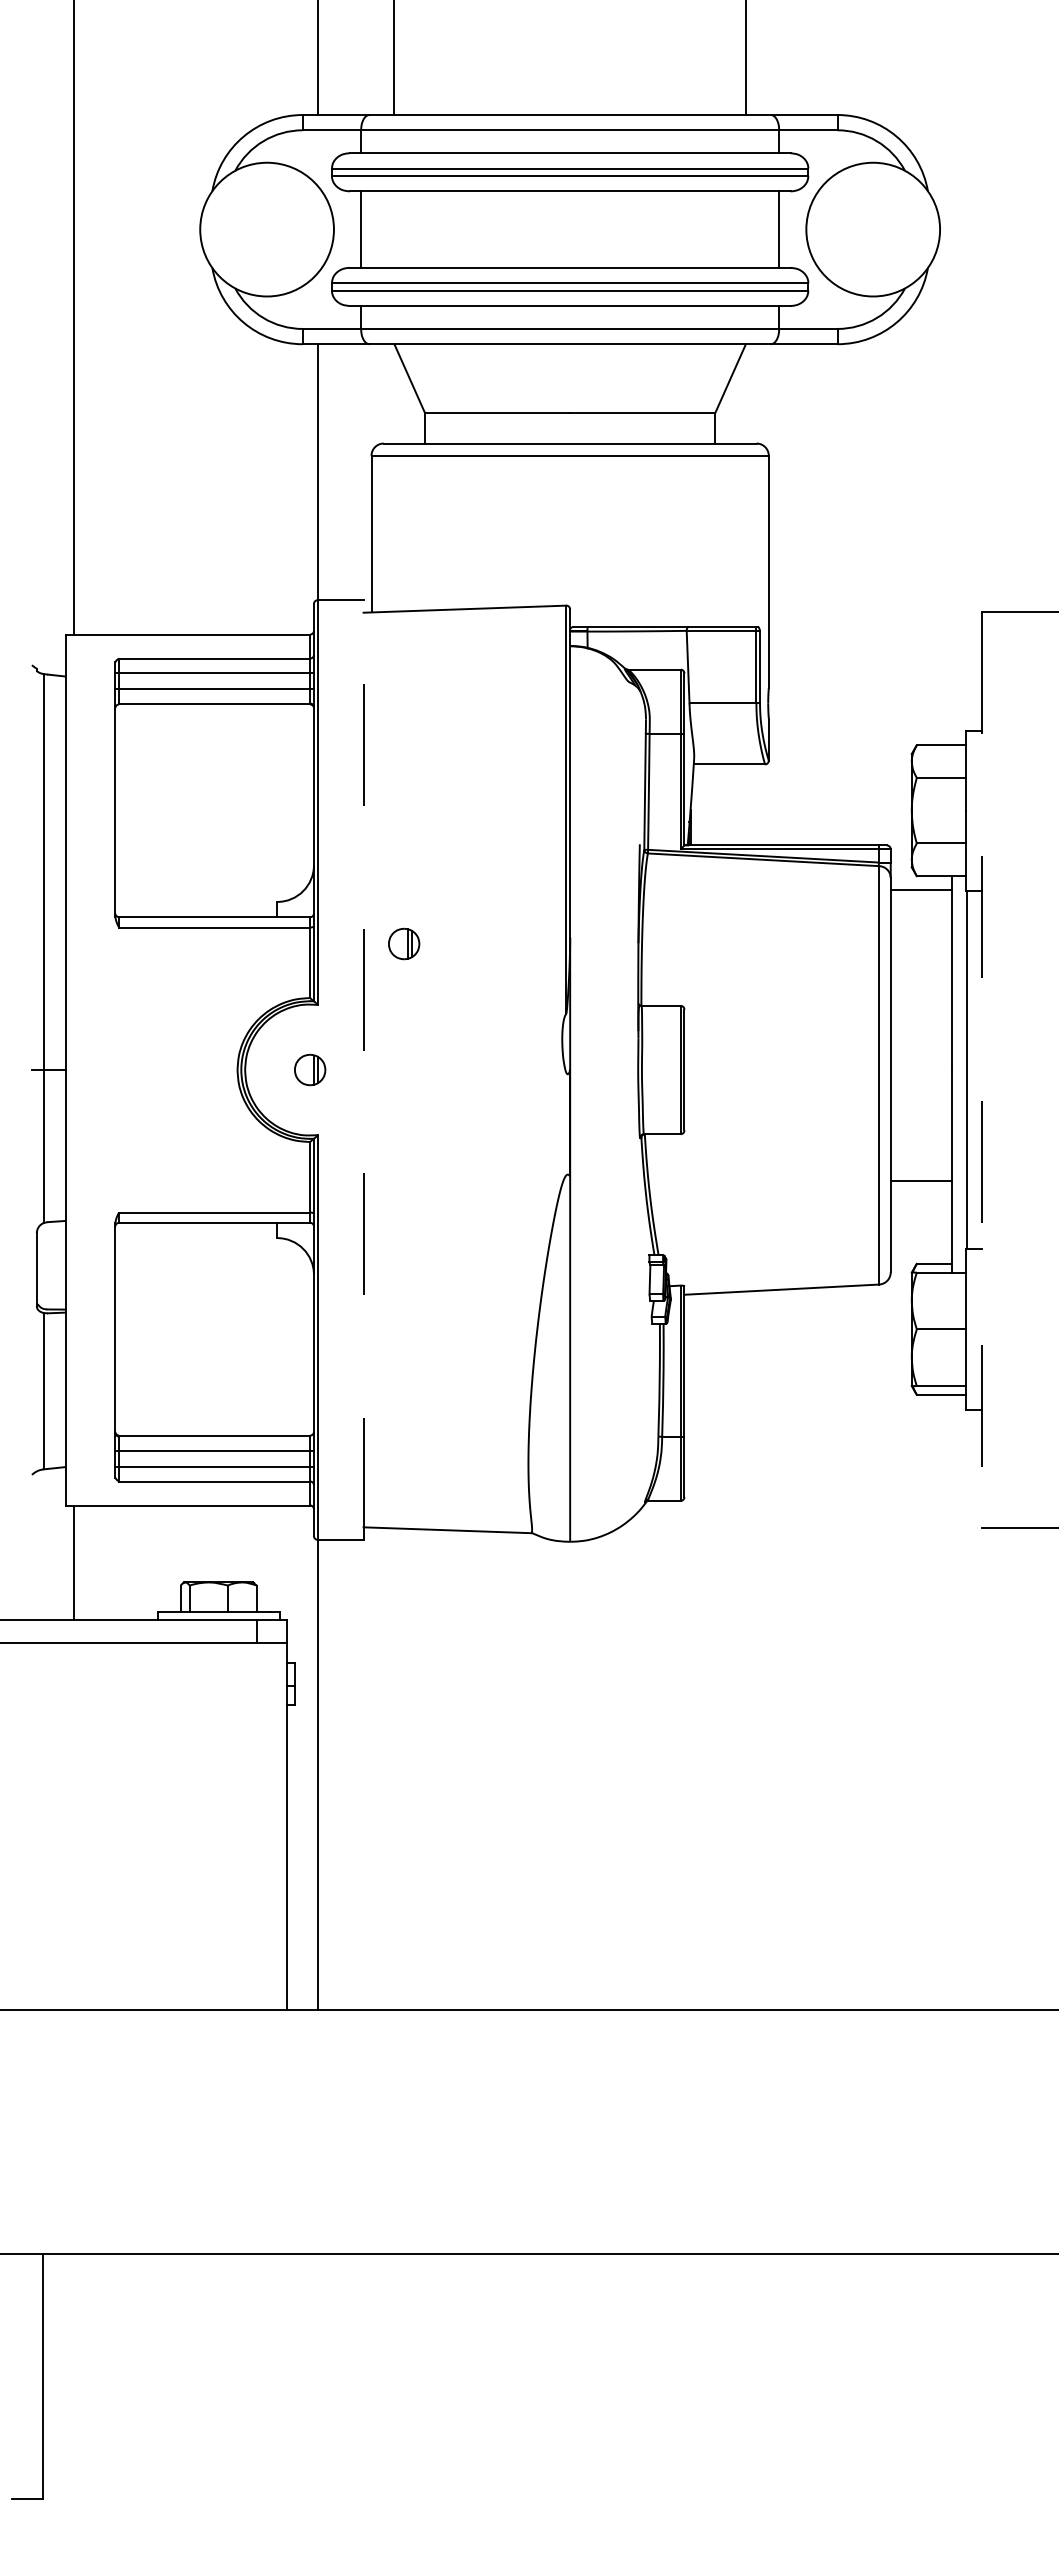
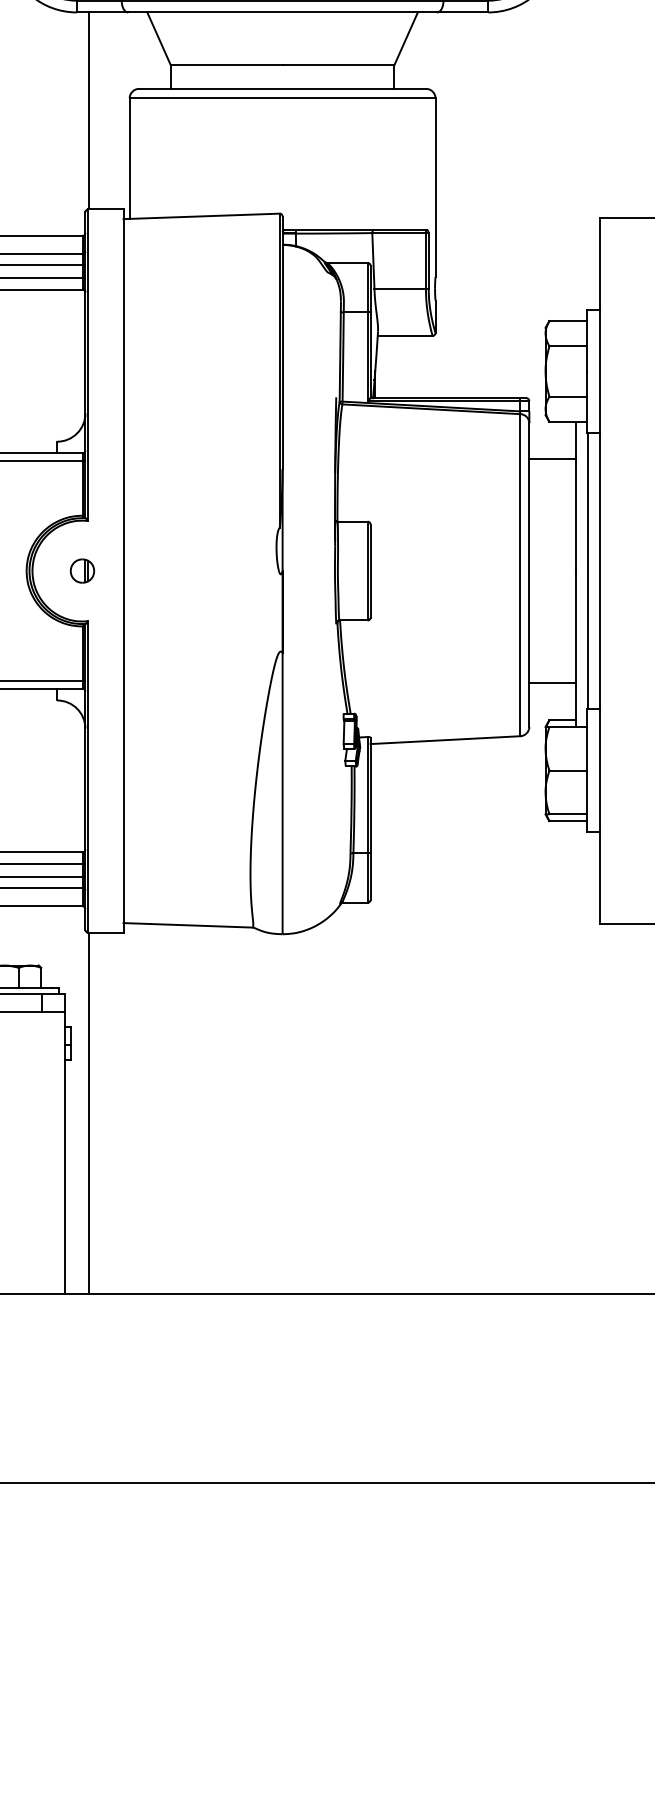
line: (920, 889) -> (552, 459), moved
part: (404, 943) -> (155, 473), removed
line: (363, 1070) -> (123, 571), dashed -> solid
line: (982, 1070) -> (599, 571), dashed -> solid
line: (920, 1181) -> (552, 683), moved

